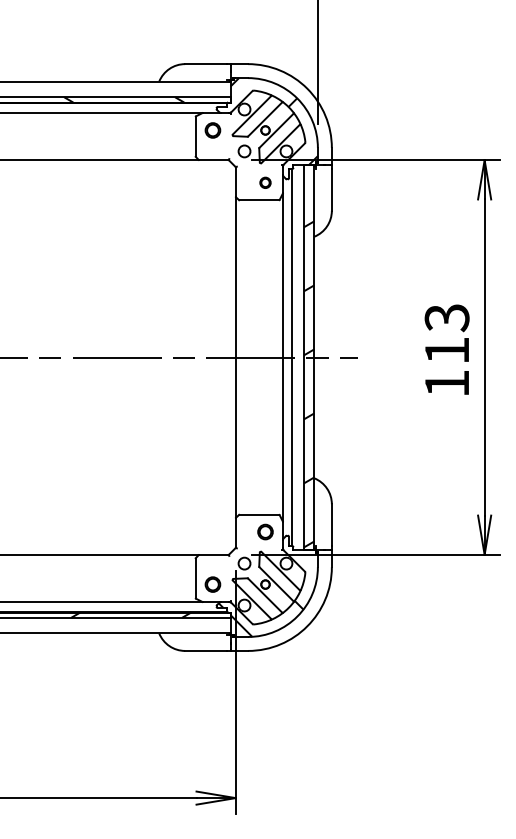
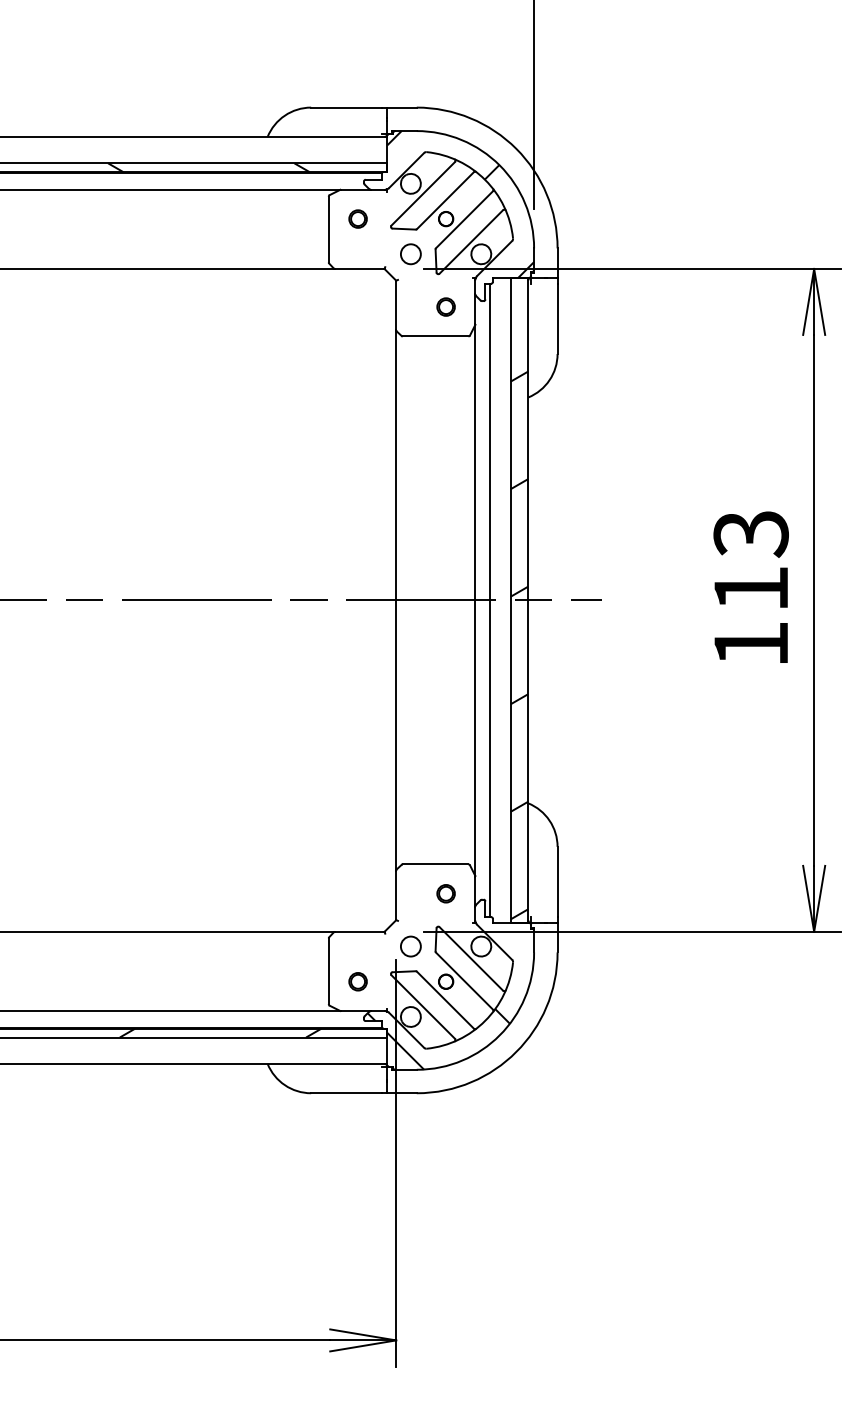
part: (213, 130) -> (358, 219), size x0.71
part: (265, 532) -> (446, 894), size x0.71
part: (213, 584) -> (358, 981), size x0.71

